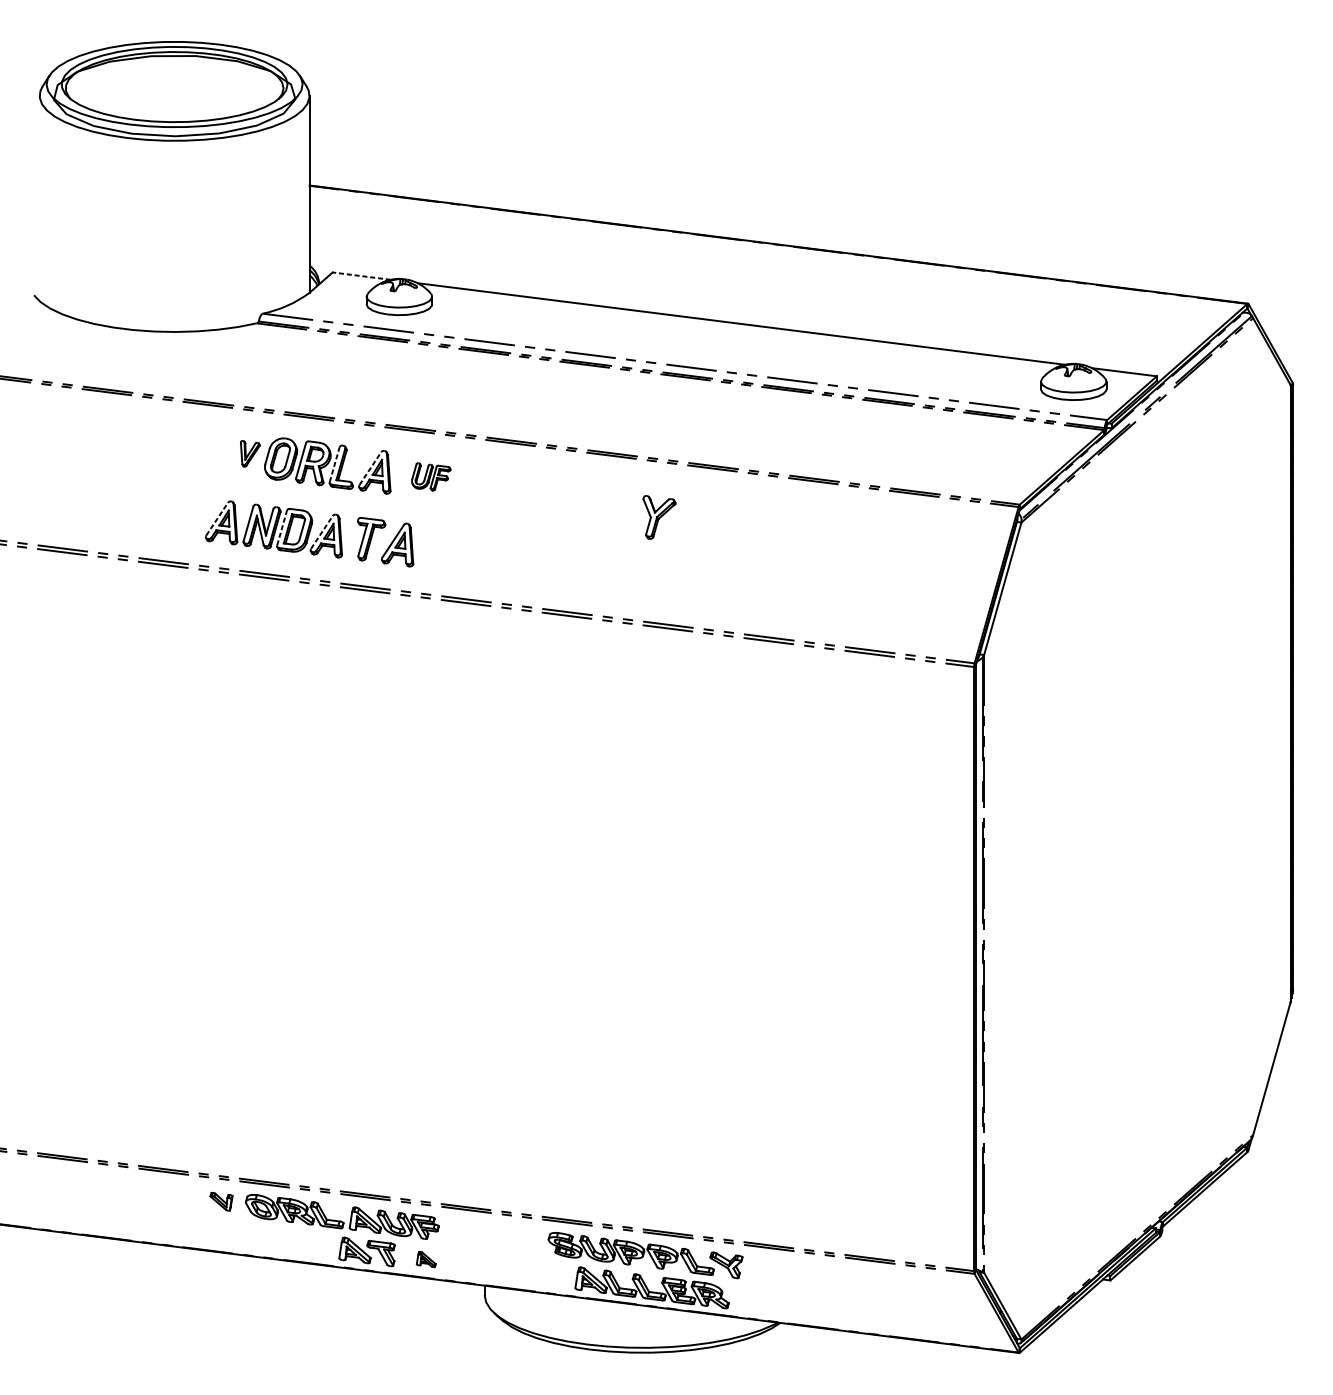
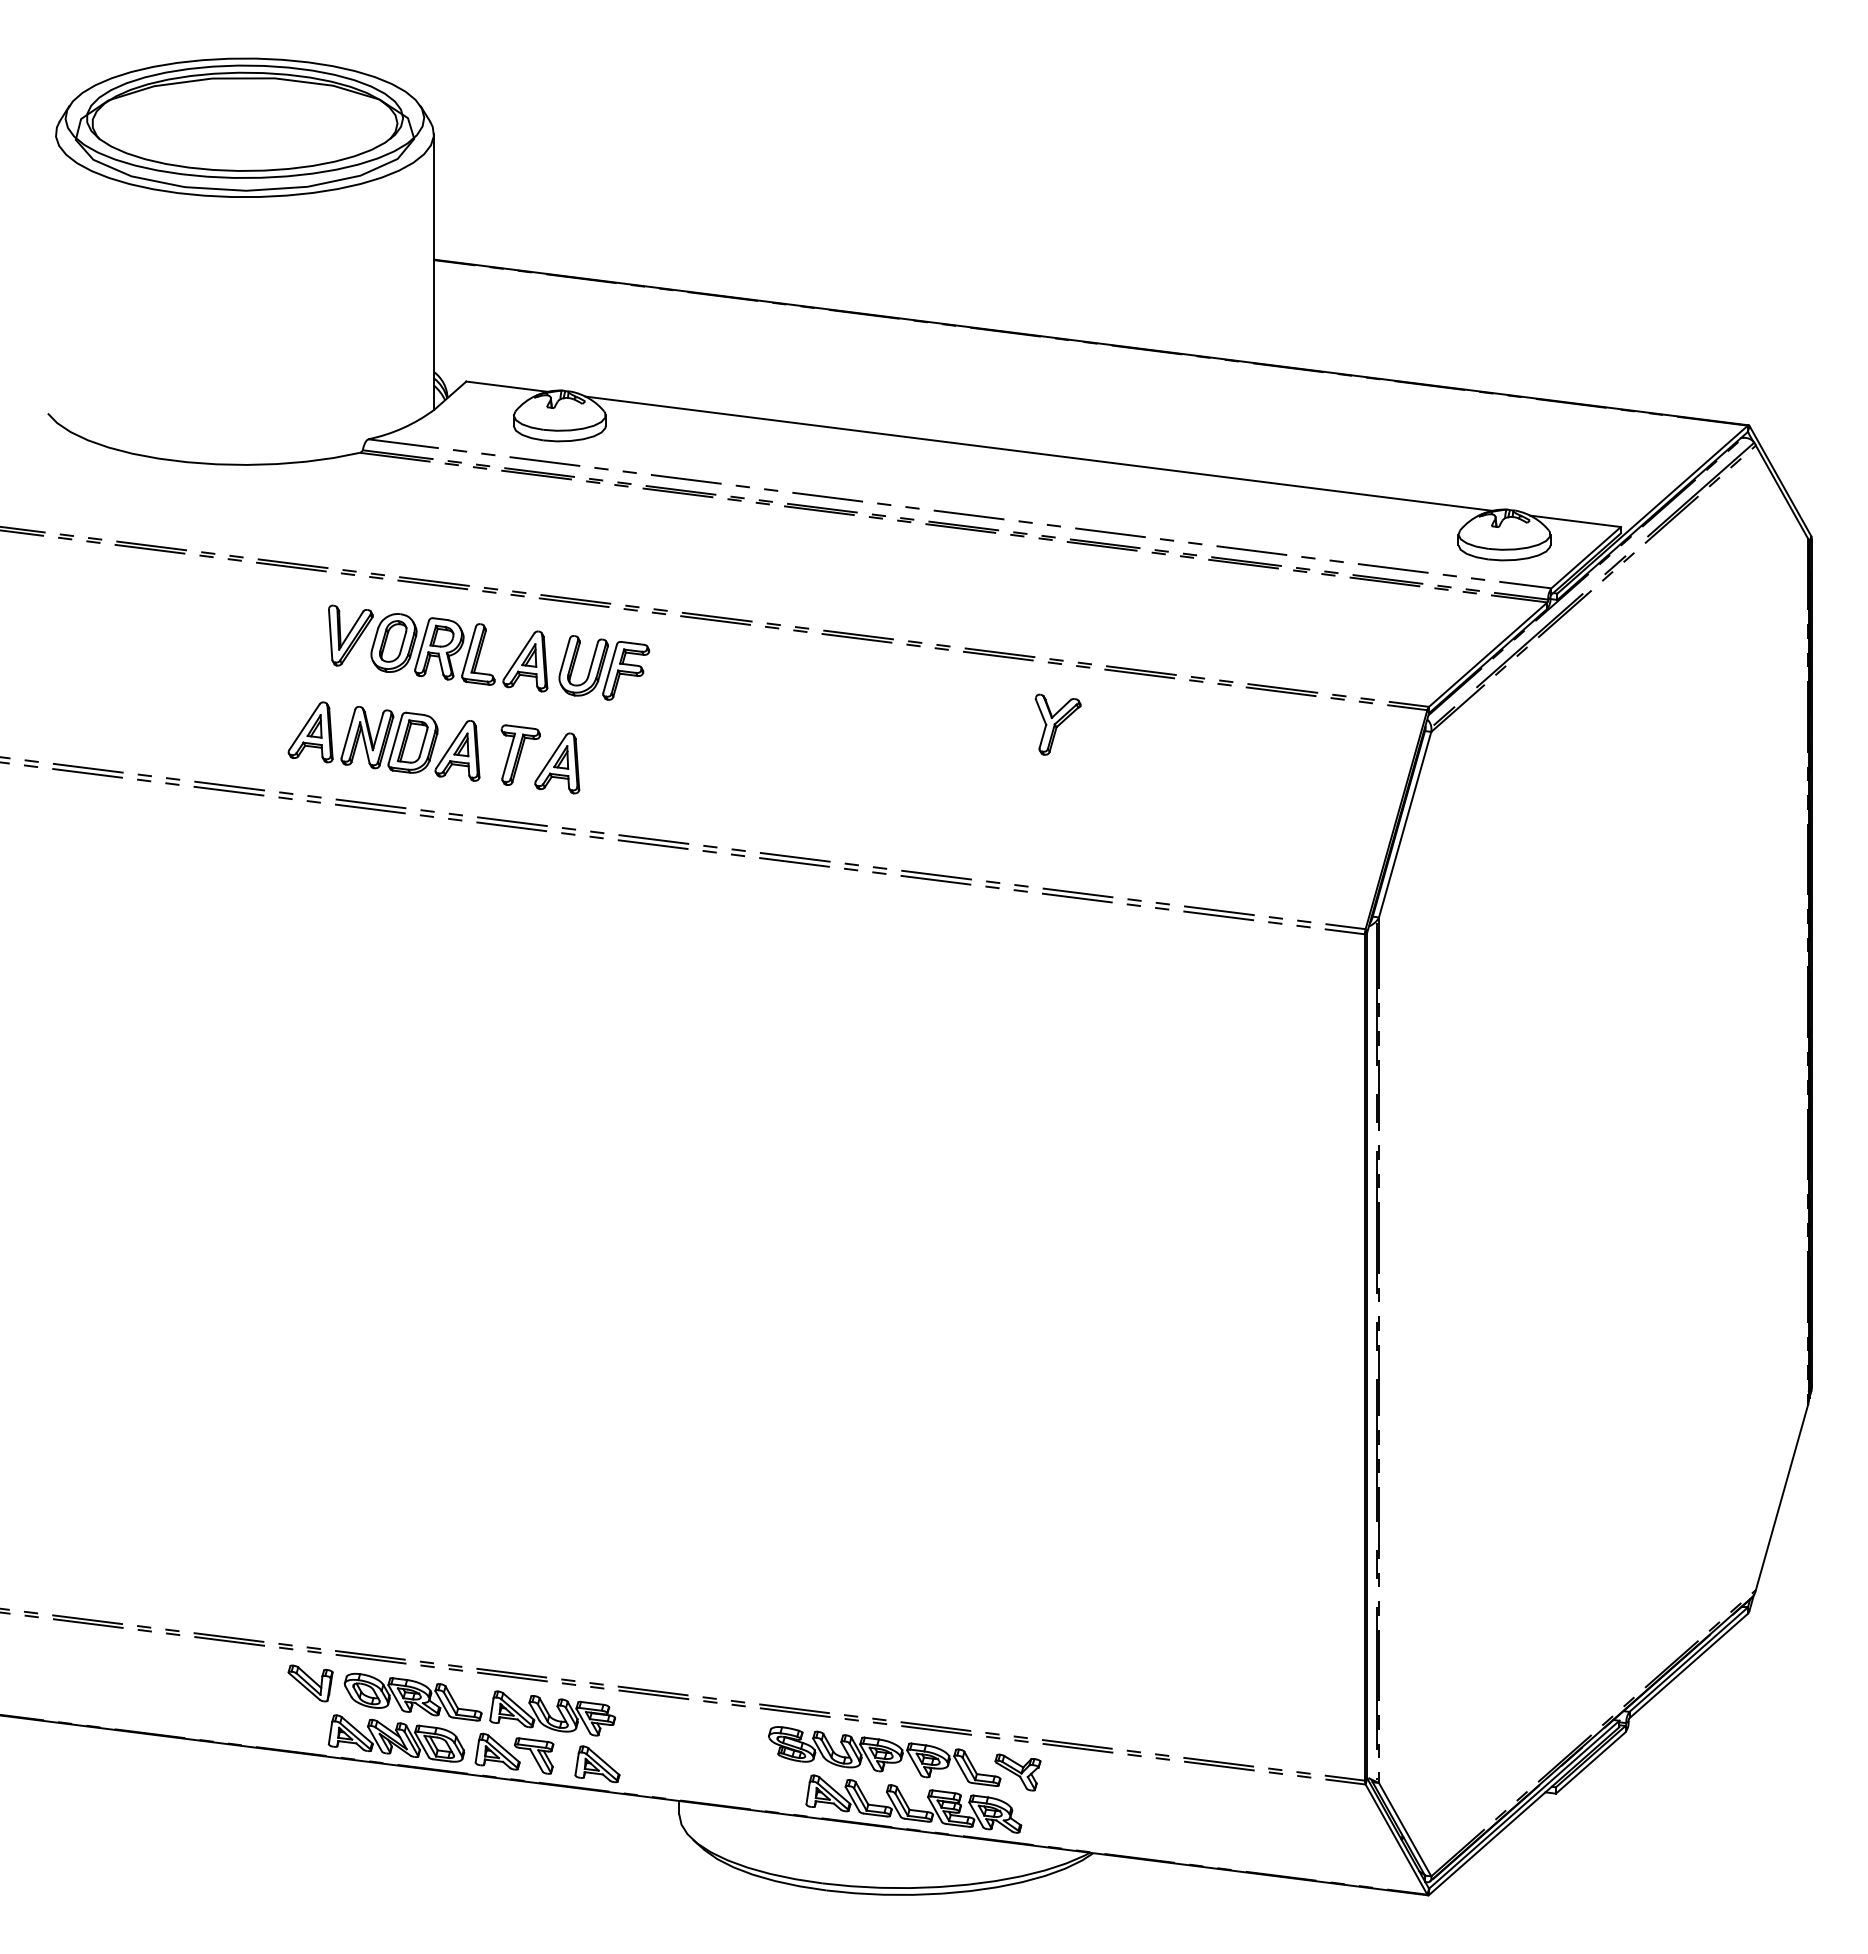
line: (362, 276) -> (507, 386), dashed -> solid
part: (249, 453) -> (350, 635), size x1.67
line: (334, 465) -> (469, 651), dashed -> solid
line: (370, 468) -> (519, 655), dashed -> solid
part: (431, 476) -> (604, 667), size x1.67
part: (659, 517) -> (1057, 724), moved
line: (217, 518) -> (304, 726), dashed -> solid
line: (282, 527) -> (395, 739), dashed -> solid
line: (322, 532) -> (451, 745), dashed -> solid
part: (221, 1201) -> (310, 1683), size x1.43
part: (282, 1241) -> (396, 1738), added
part: (426, 1259) -> (597, 1764), size x1.67

